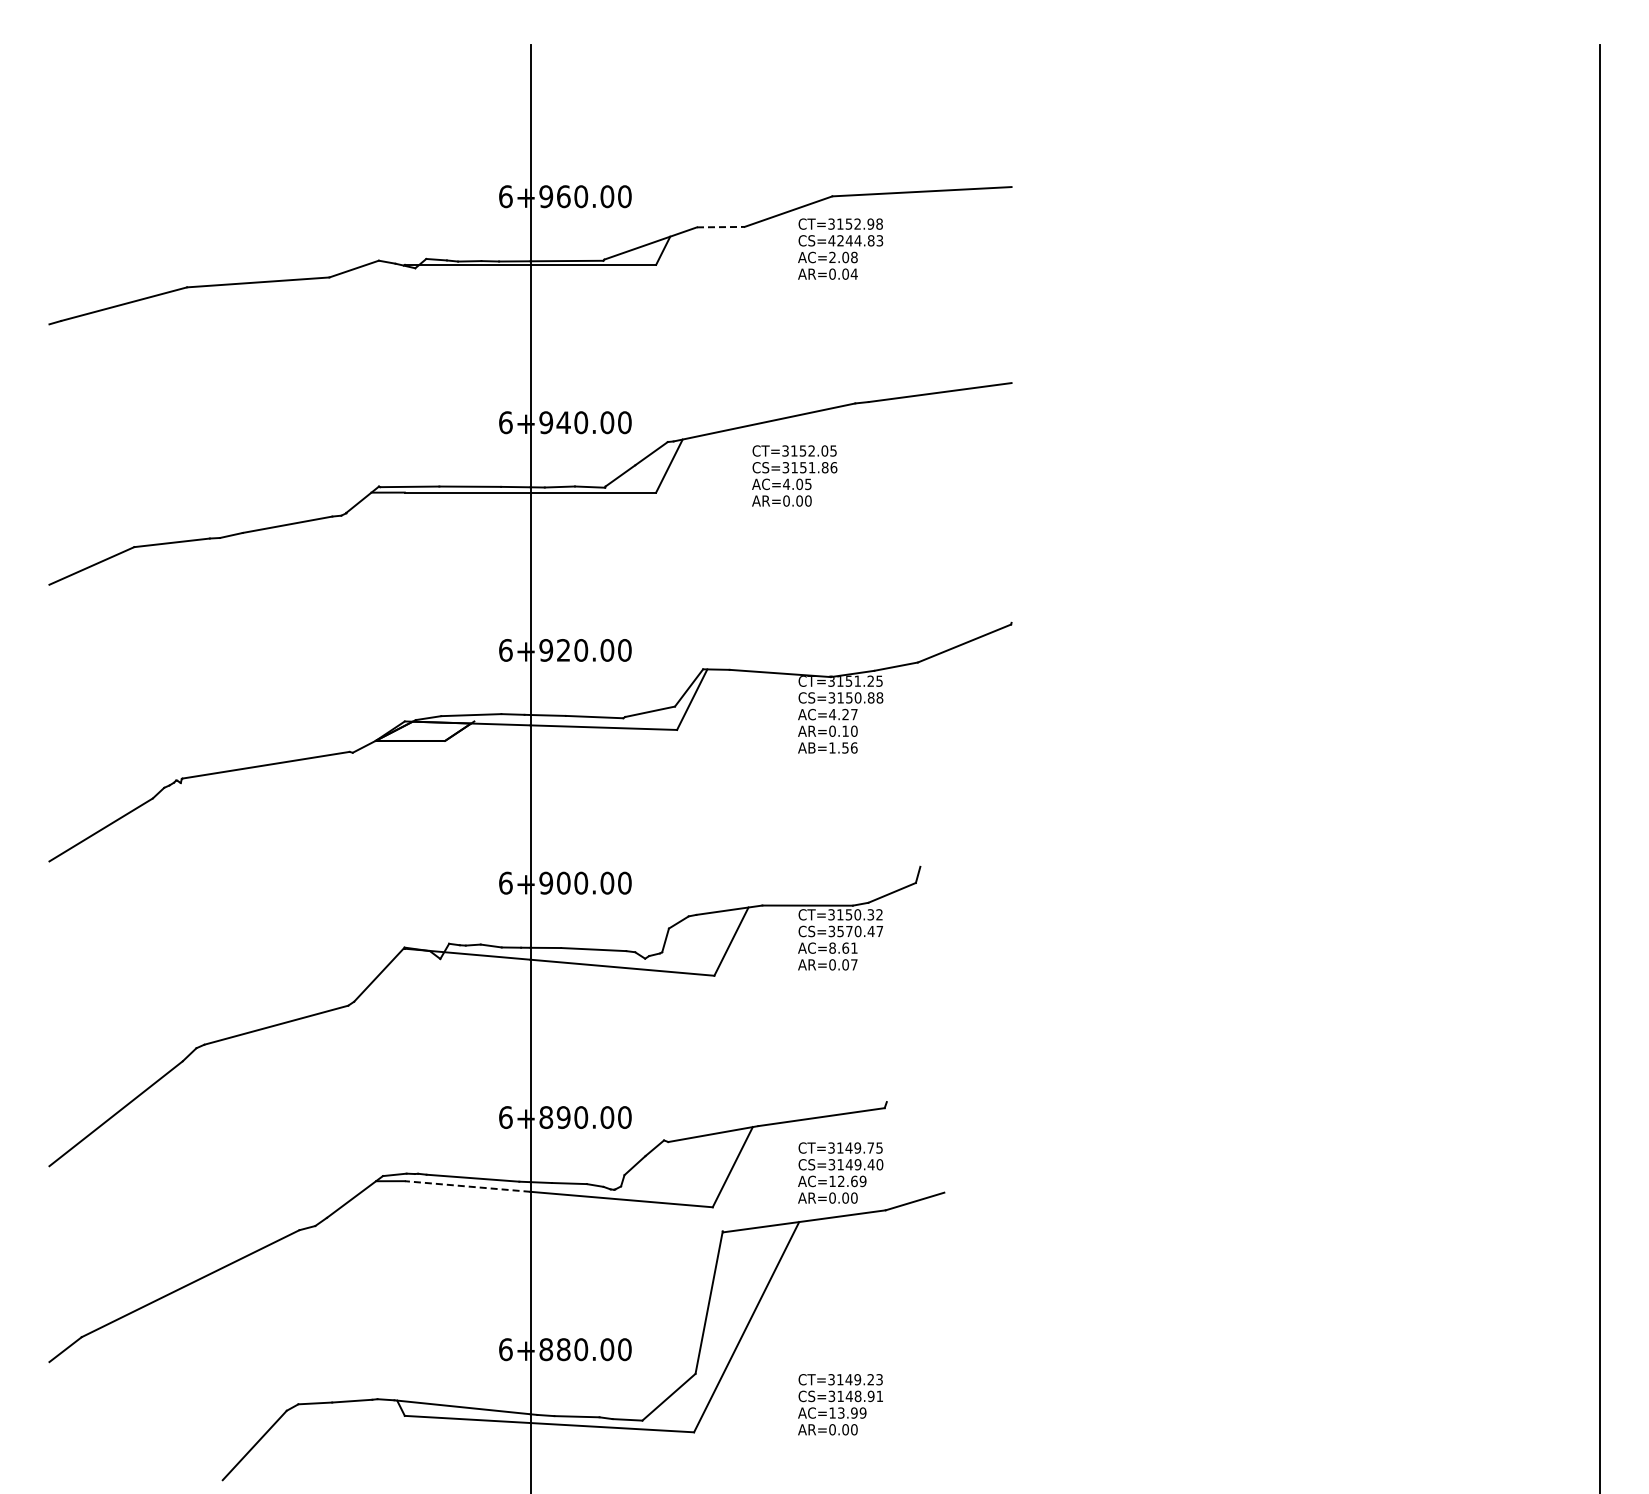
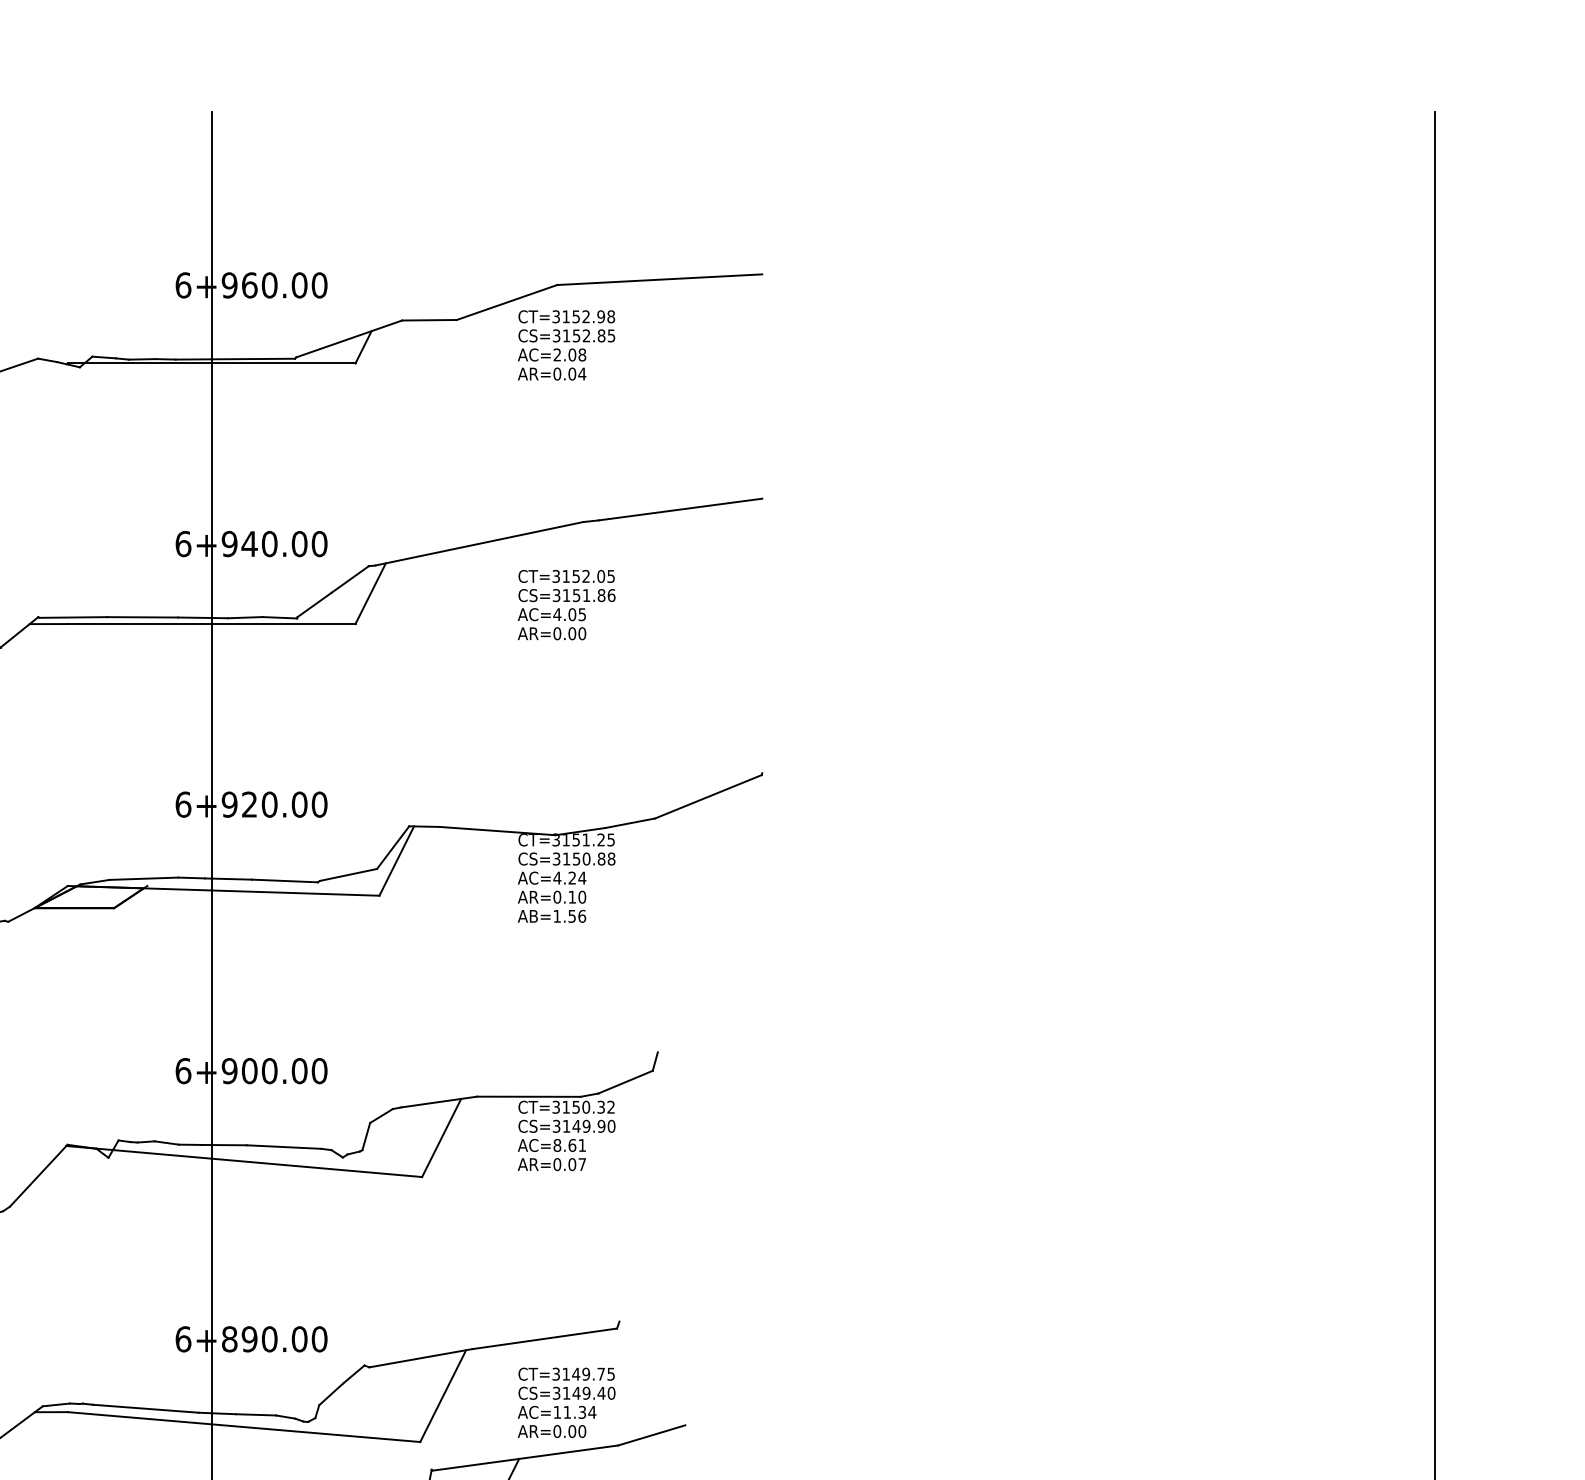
line: (720, 227) -> (429, 320), dashed -> solid
text: (855, 240) -> (583, 335), CS=4244.83 -> CS=3152.85
text: (794, 475) -> (566, 604), moved
text: (853, 714) -> (581, 878), AC=4.27 -> AC=4.24
text: (860, 931) -> (589, 1126), CS=3570.47 -> CS=3149.90
text: (852, 1181) -> (580, 1412), AC=12.69 -> AC=11.34
line: (467, 1186) -> (139, 1418), dashed -> solid

